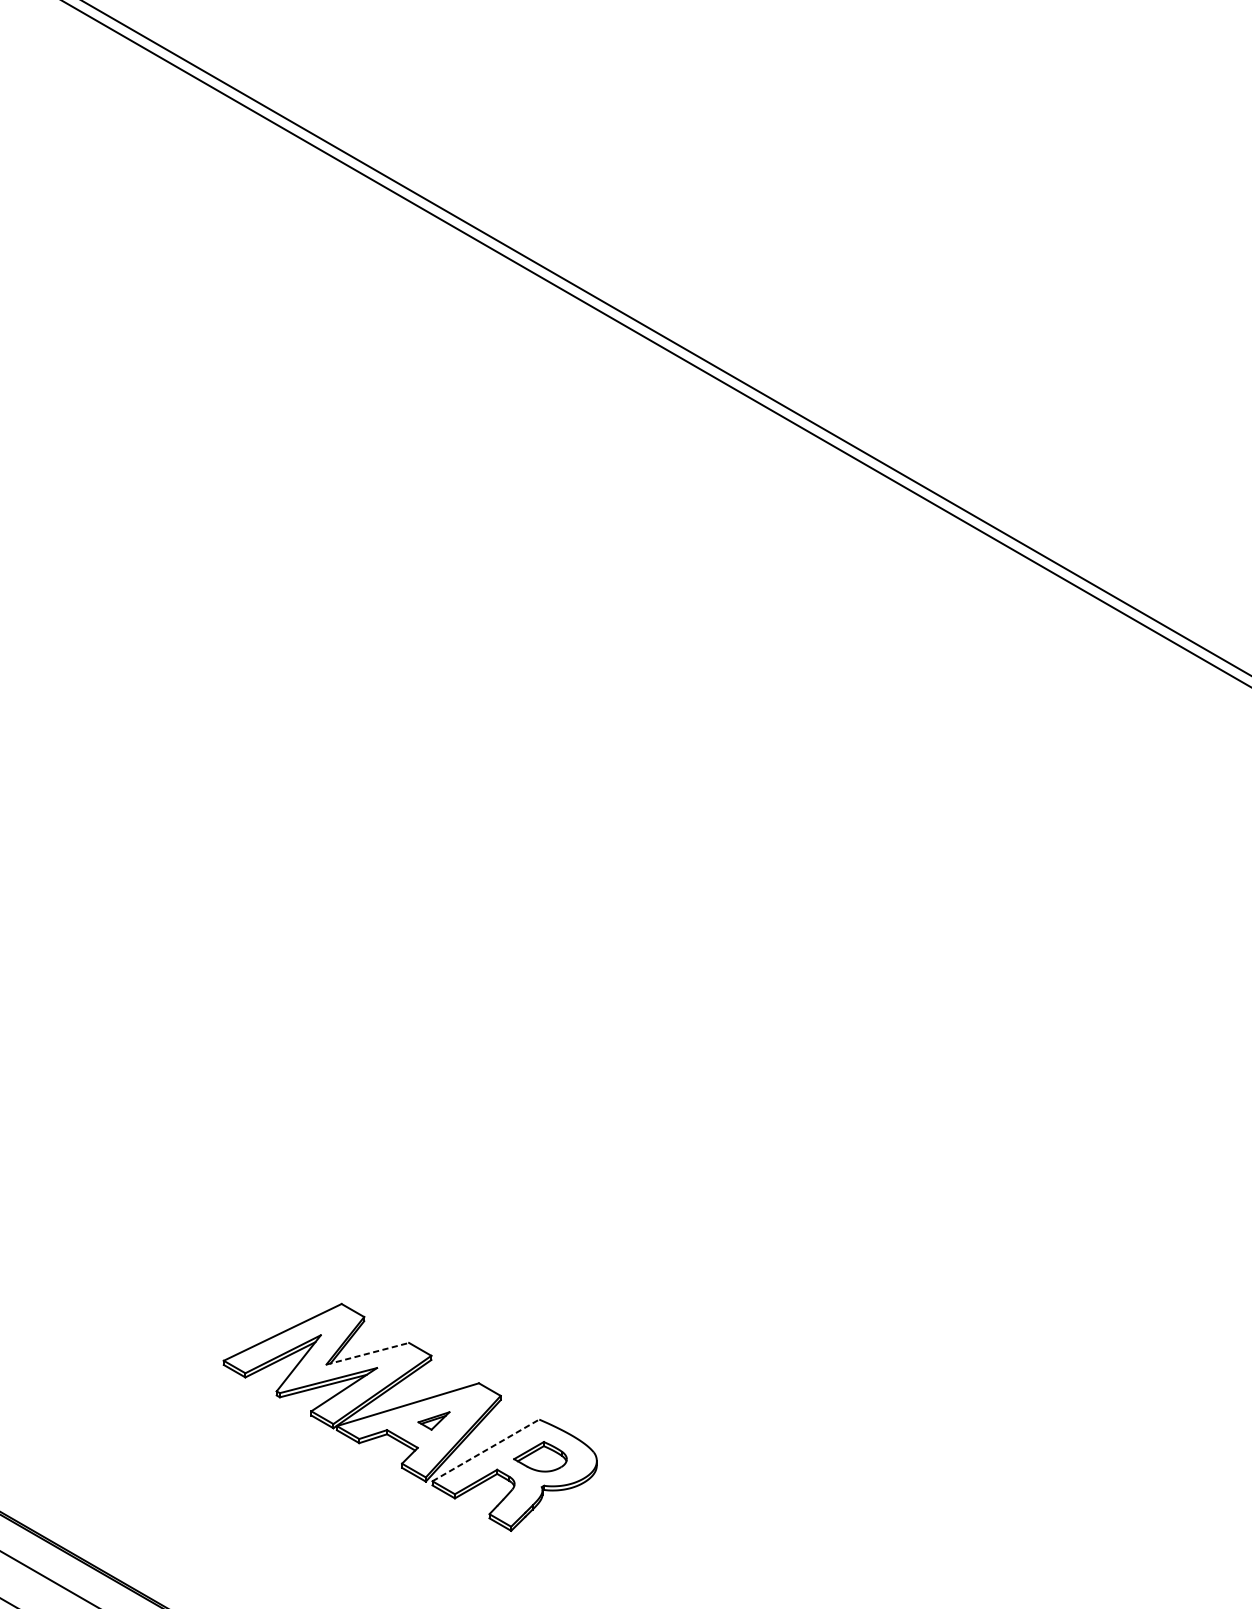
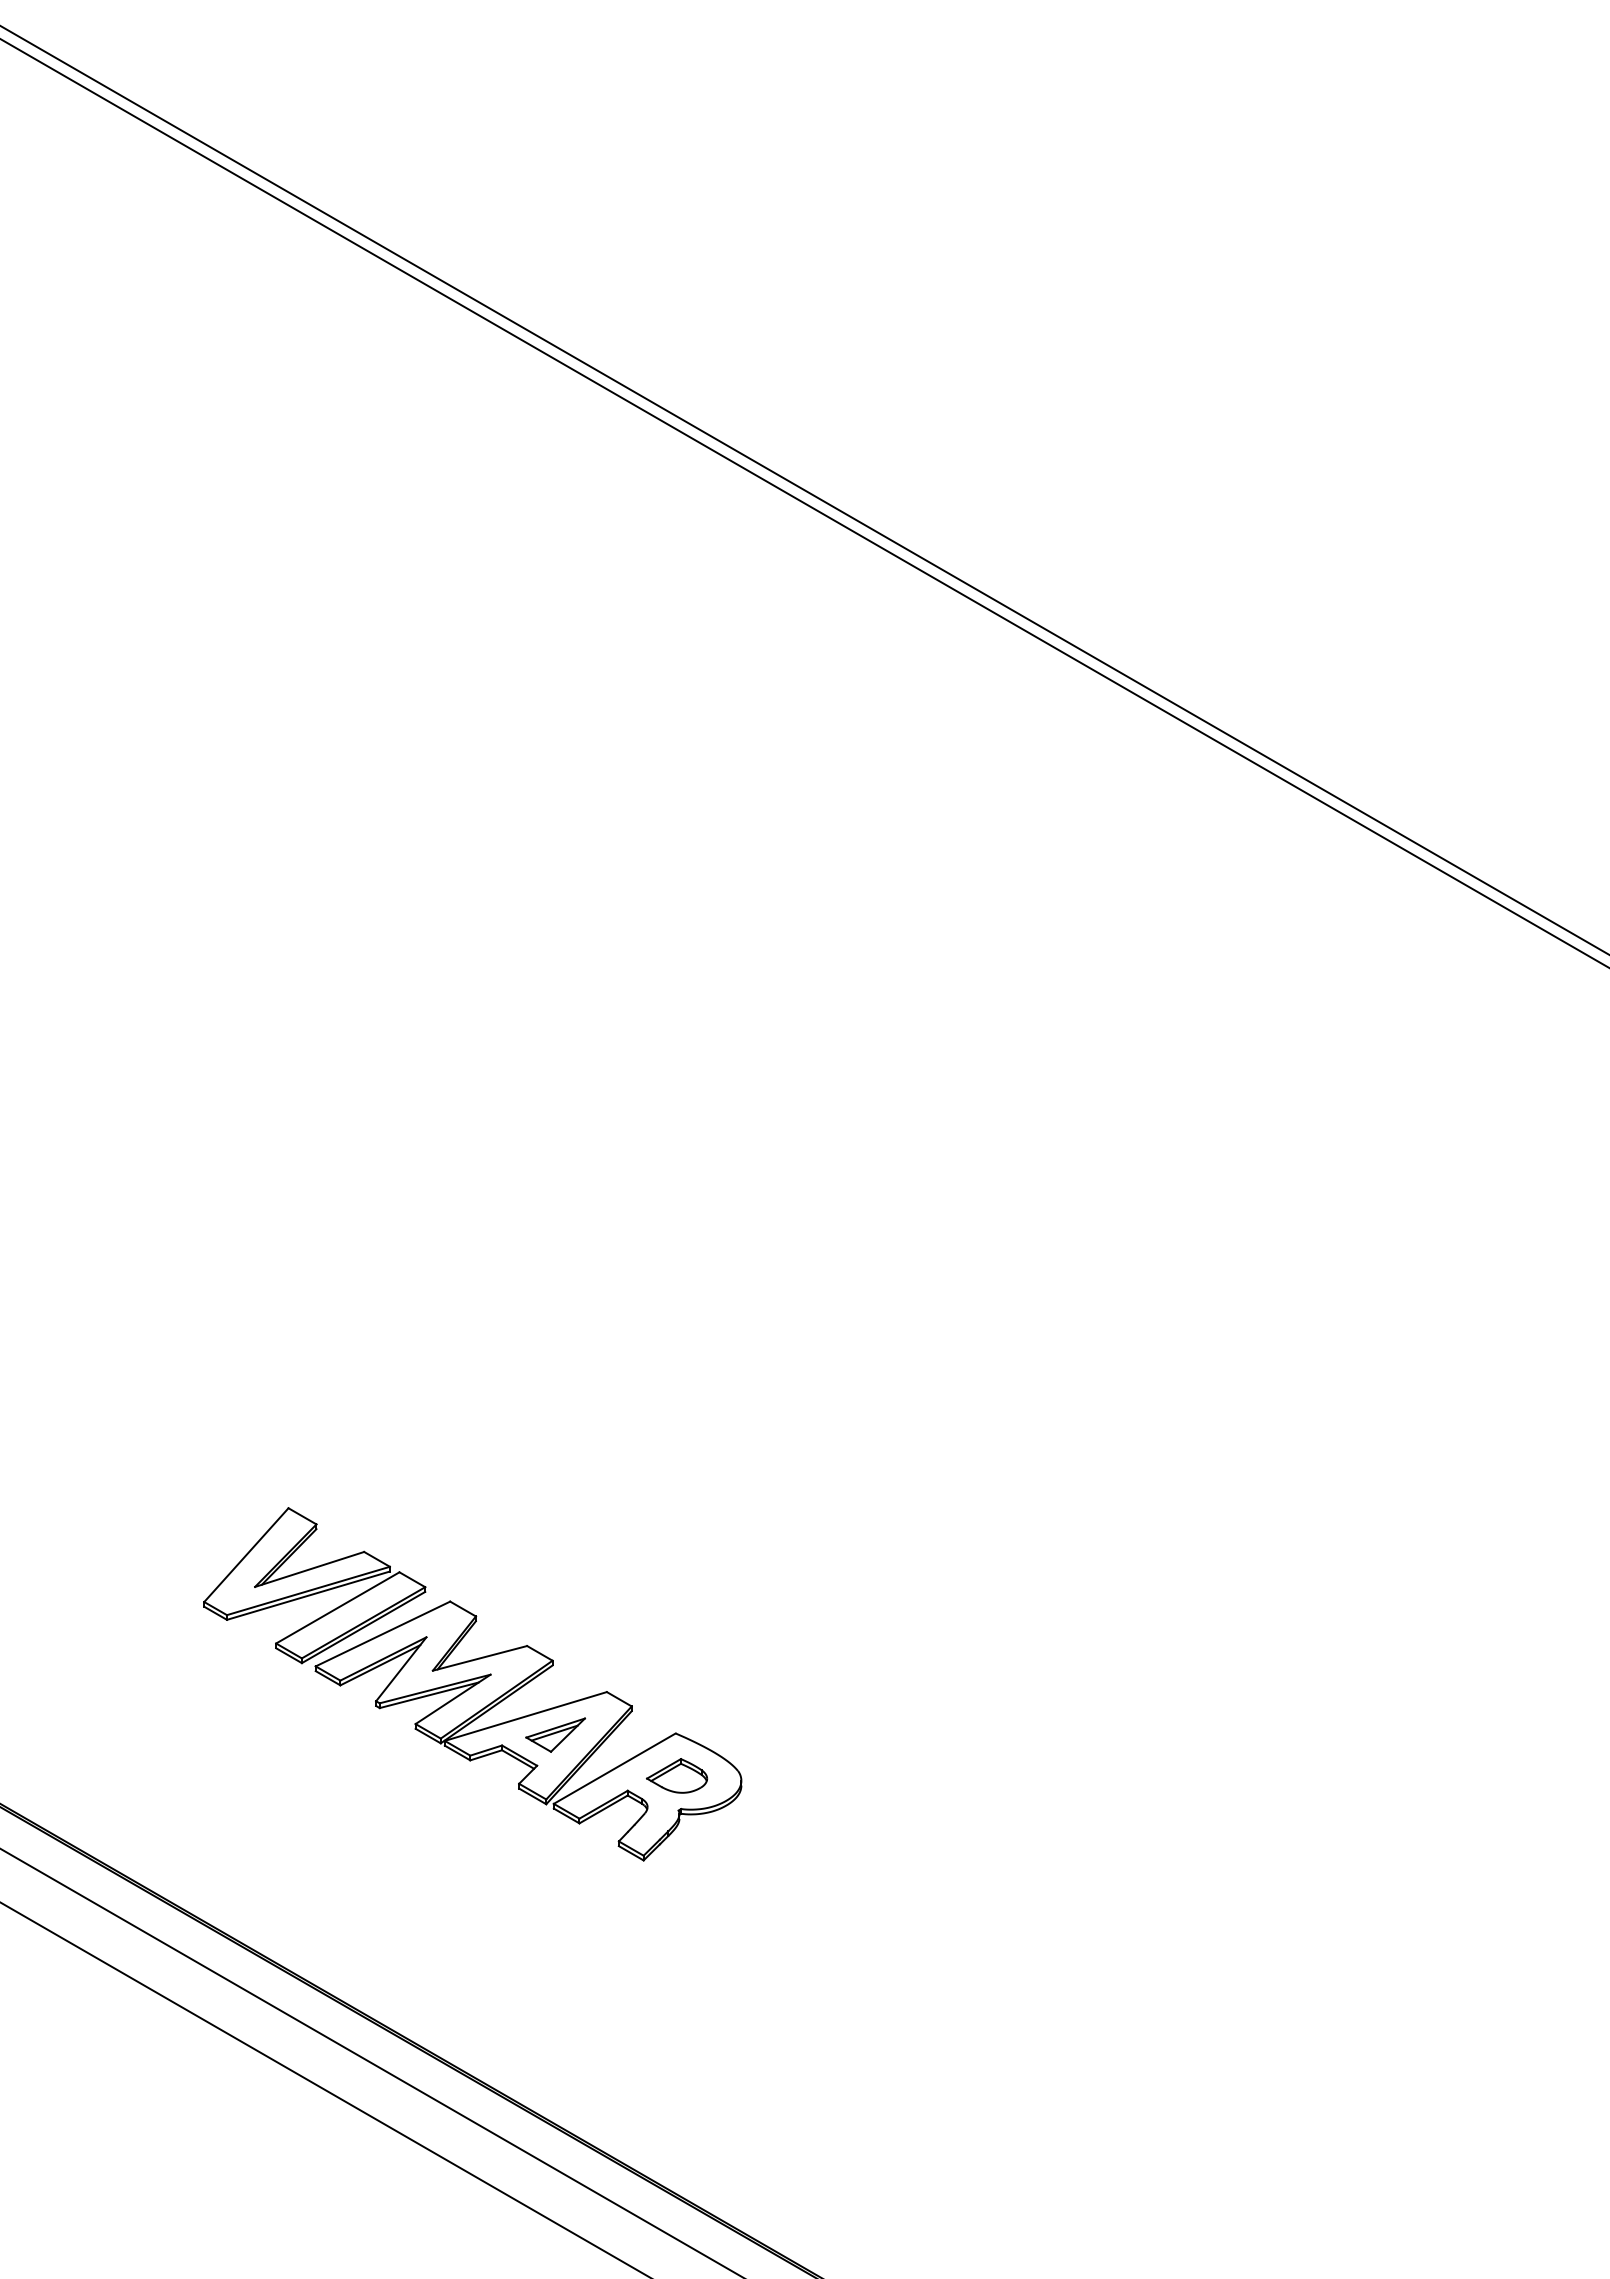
part: (222, 1289) -> (314, 1585), added
line: (368, 1353) -> (480, 1658), dashed -> solid
part: (433, 1420) -> (555, 1734), size x1.67
line: (486, 1450) -> (615, 1768), dashed -> solid

